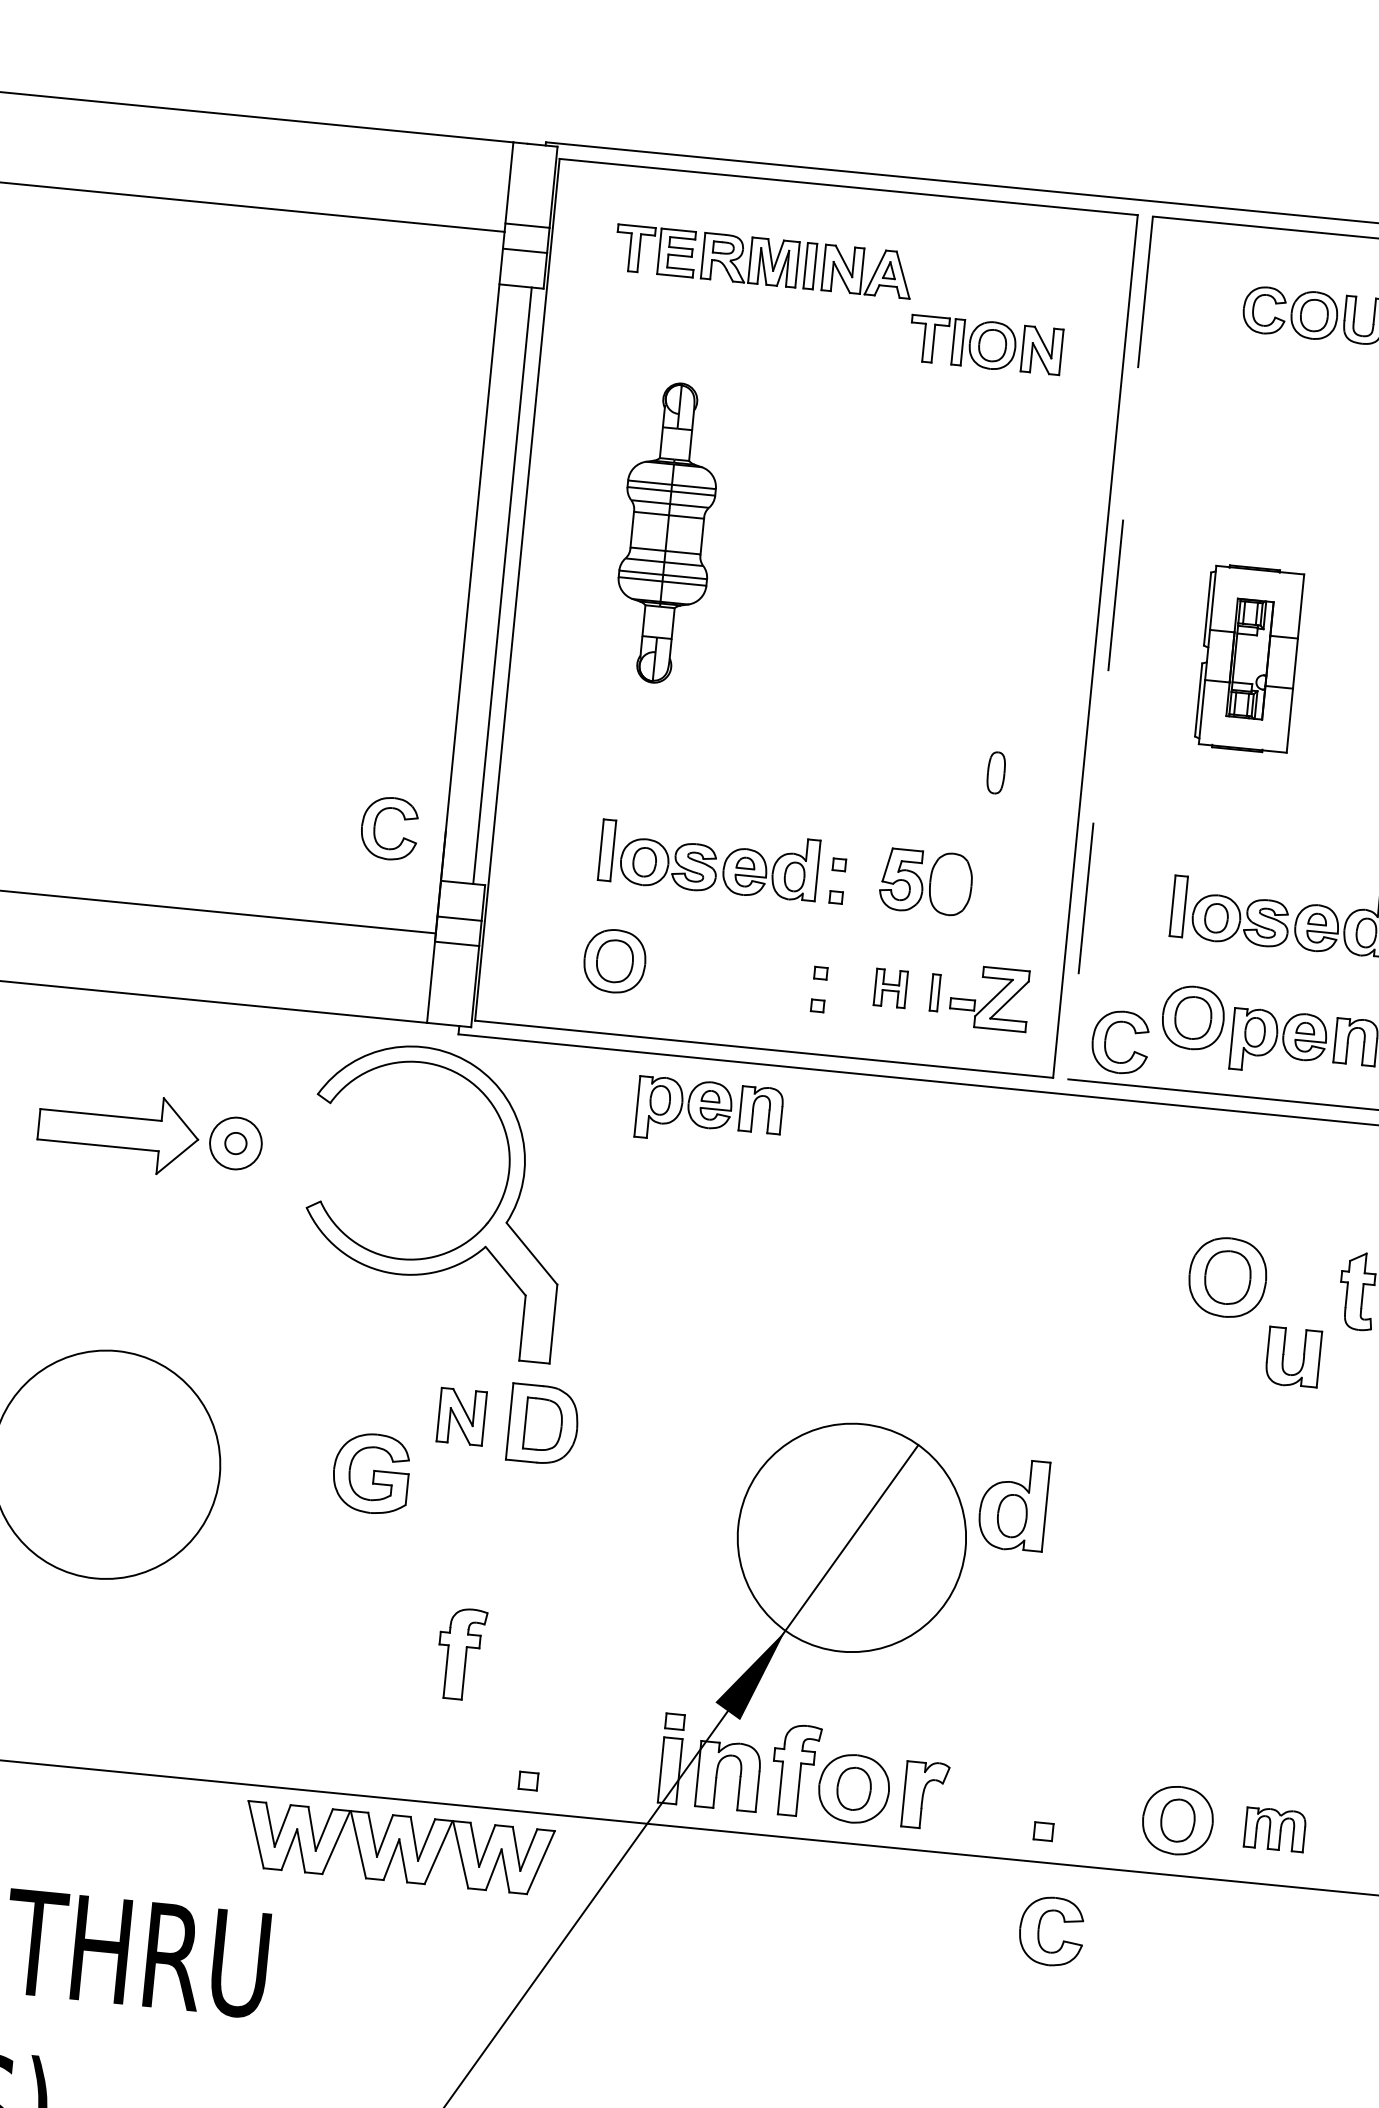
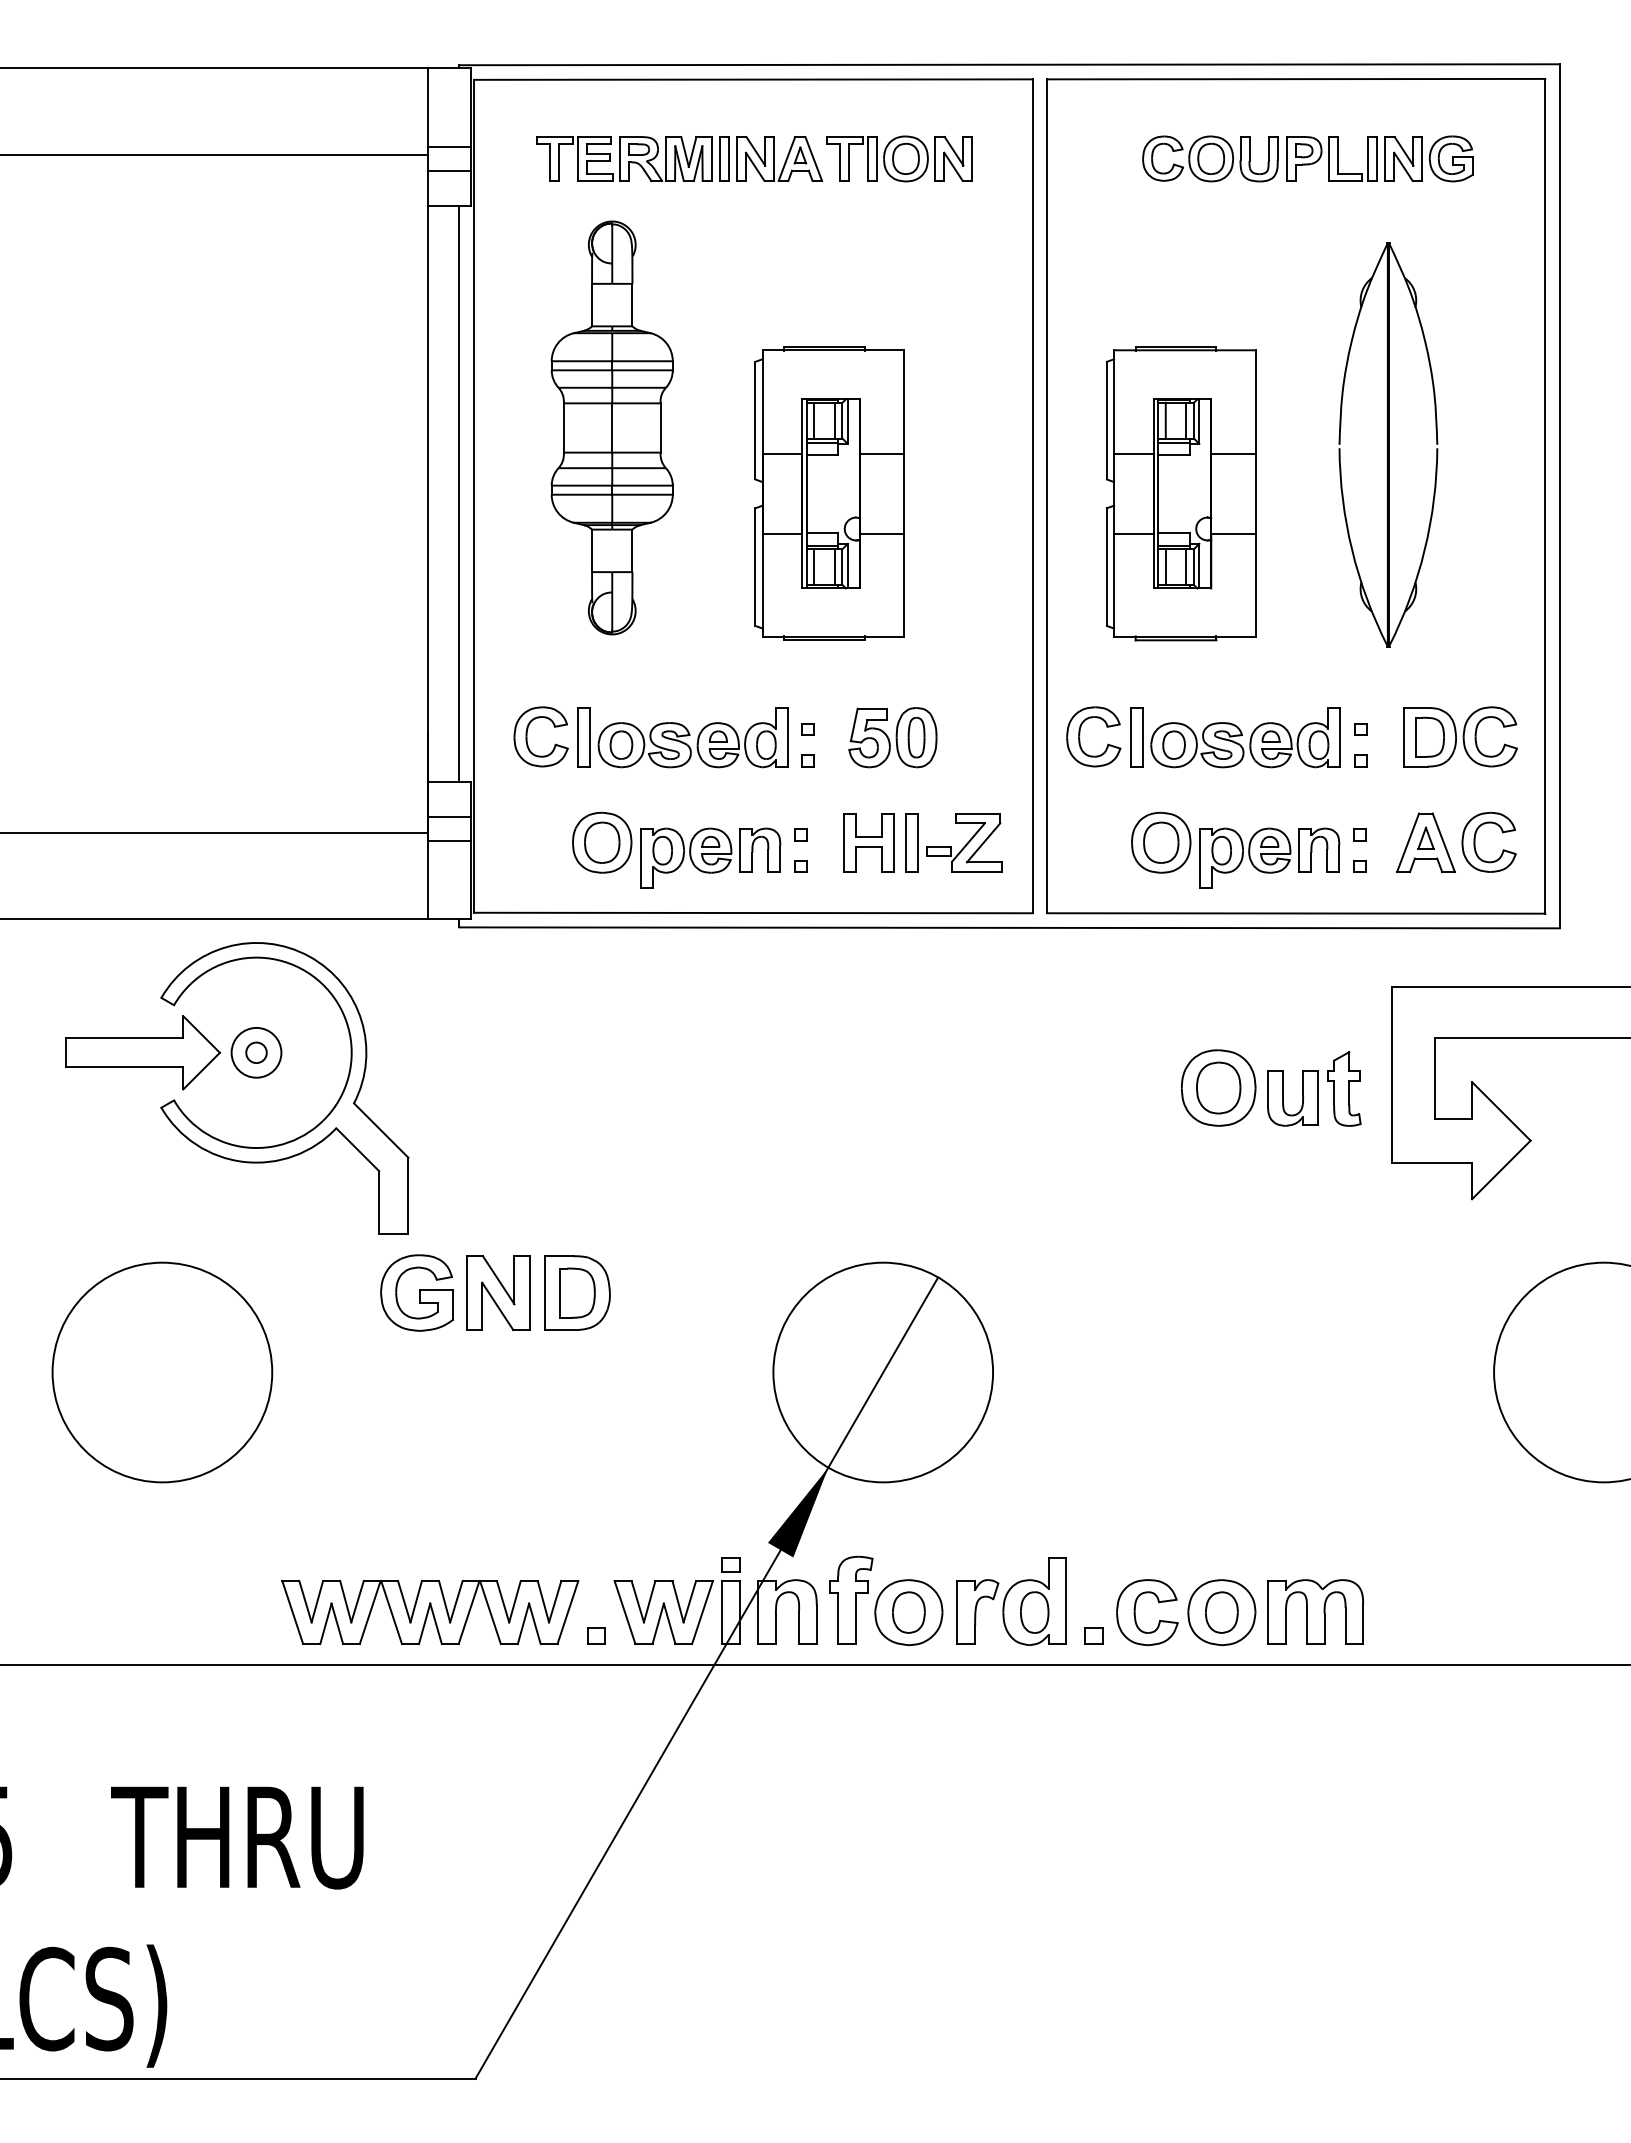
part: (985, 344) -> (899, 158), moved
part: (666, 532) -> (611, 427), size x1.43
part: (885, 622) -> (829, 493), added
line: (1110, 648) -> (1047, 496), dashed -> solid
part: (1248, 658) -> (1180, 493), size x1.67
part: (996, 772) -> (916, 737), moved
part: (375, 826) -> (527, 736), moved
part: (890, 988) -> (868, 842), size x1.67
part: (934, 992) -> (911, 842), size x1.67
part: (1106, 1038) -> (1080, 734), moved
part: (709, 1112) -> (710, 857), moved
part: (462, 1243) -> (313, 1127), moved
part: (1283, 1356) -> (1283, 1098), moved
part: (461, 1417) -> (498, 1293), size x1.43
part: (370, 1472) -> (416, 1292), moved
part: (1013, 1504) -> (1034, 1601), moved
part: (461, 1653) -> (520, 1519), removed
part: (600, 1763) -> (663, 1612), added
part: (1274, 1828) -> (1315, 1611), size x1.67
part: (398, 1848) -> (430, 1612), moved
part: (1039, 1930) -> (1135, 1612), moved

